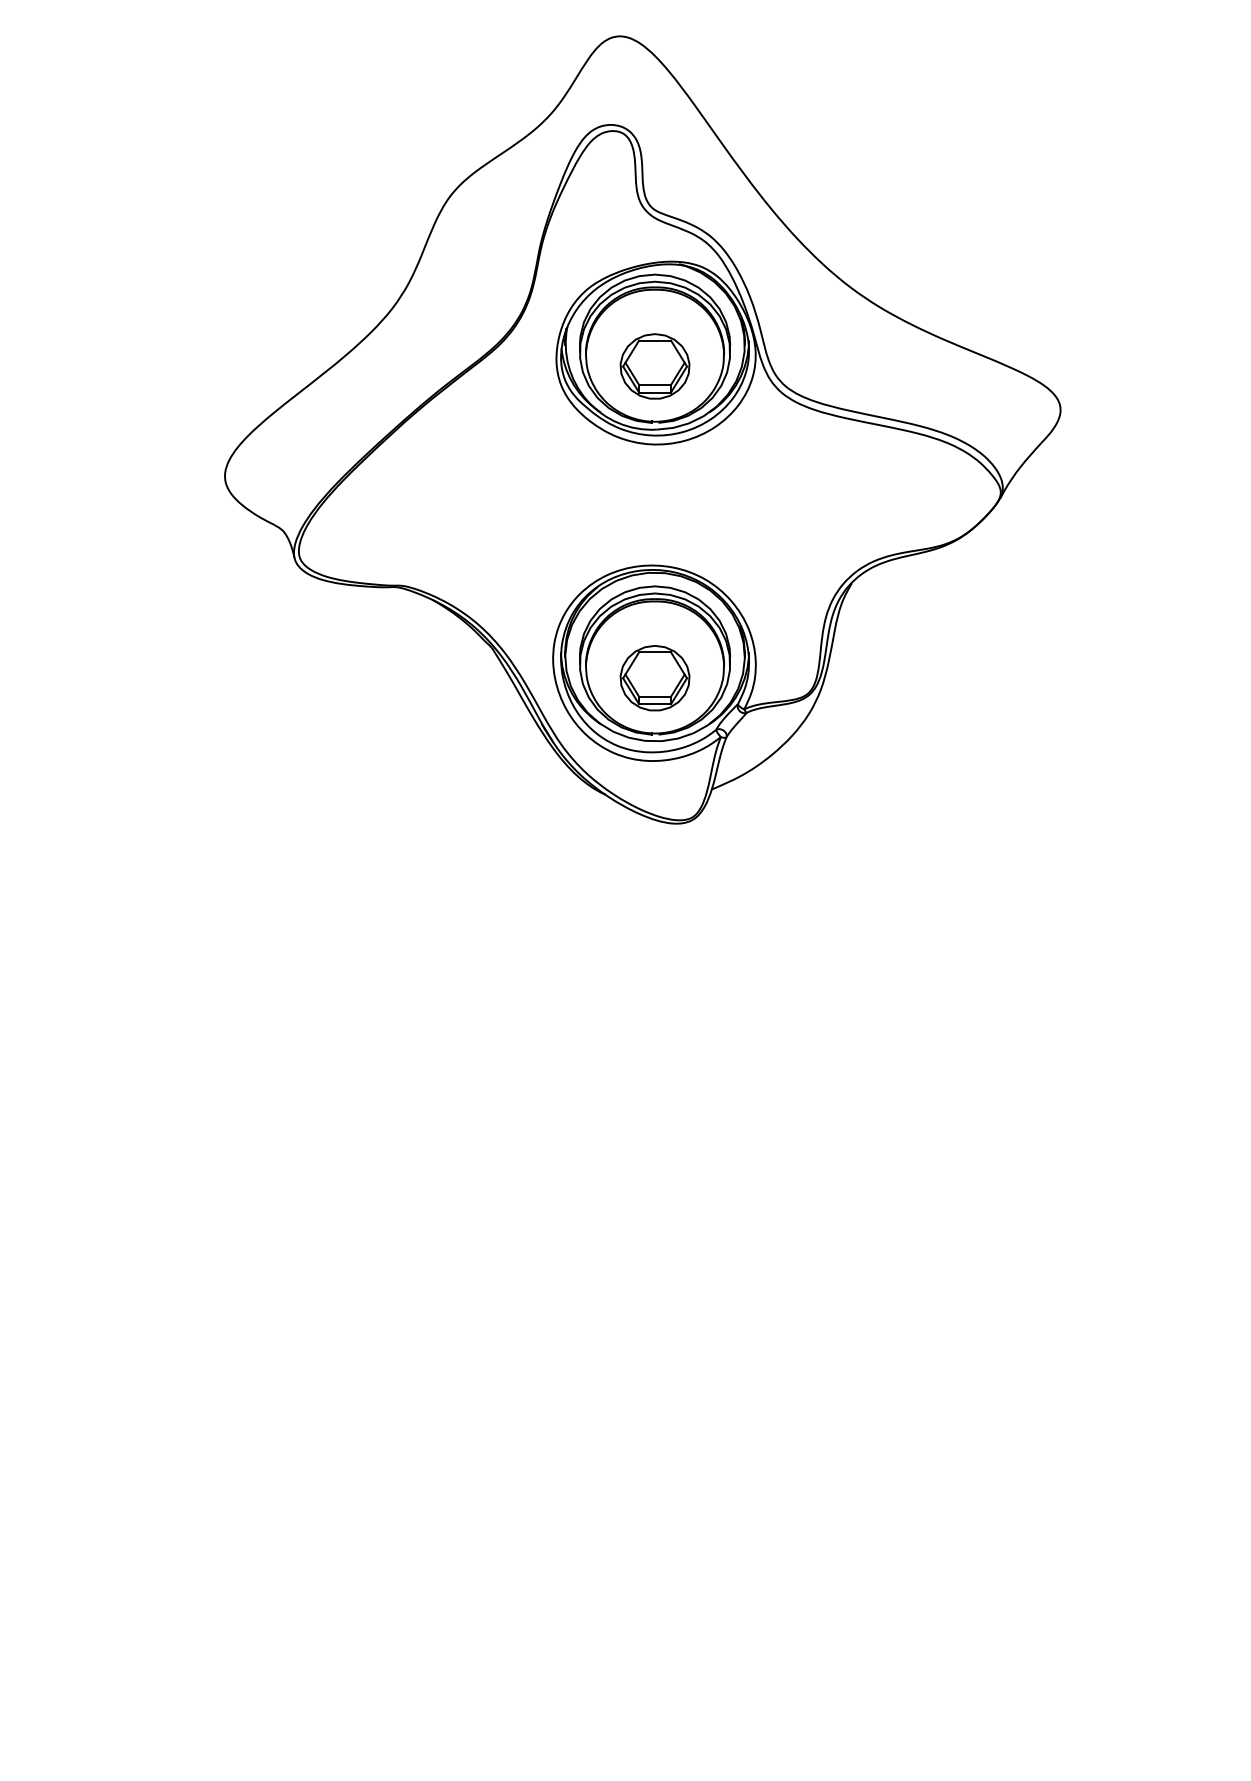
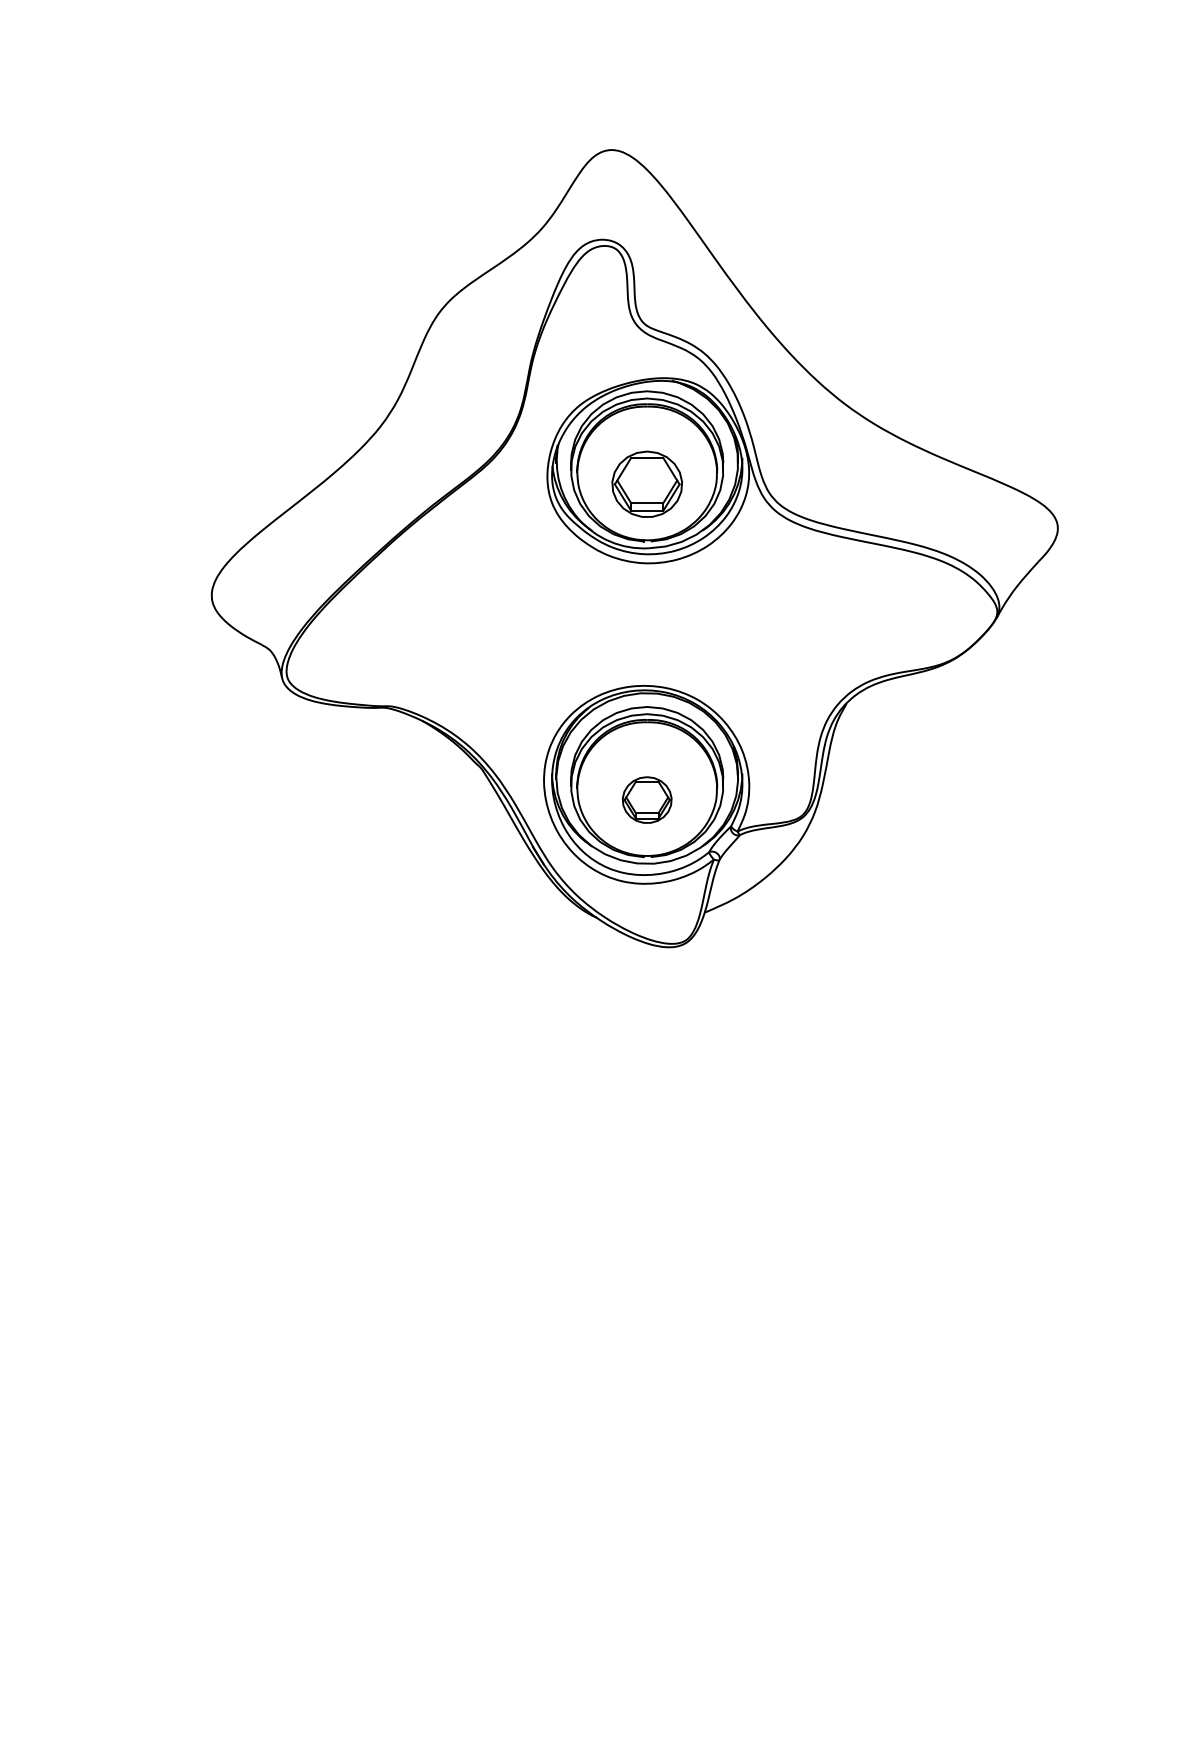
part: (654, 678) -> (646, 800), size x0.7

